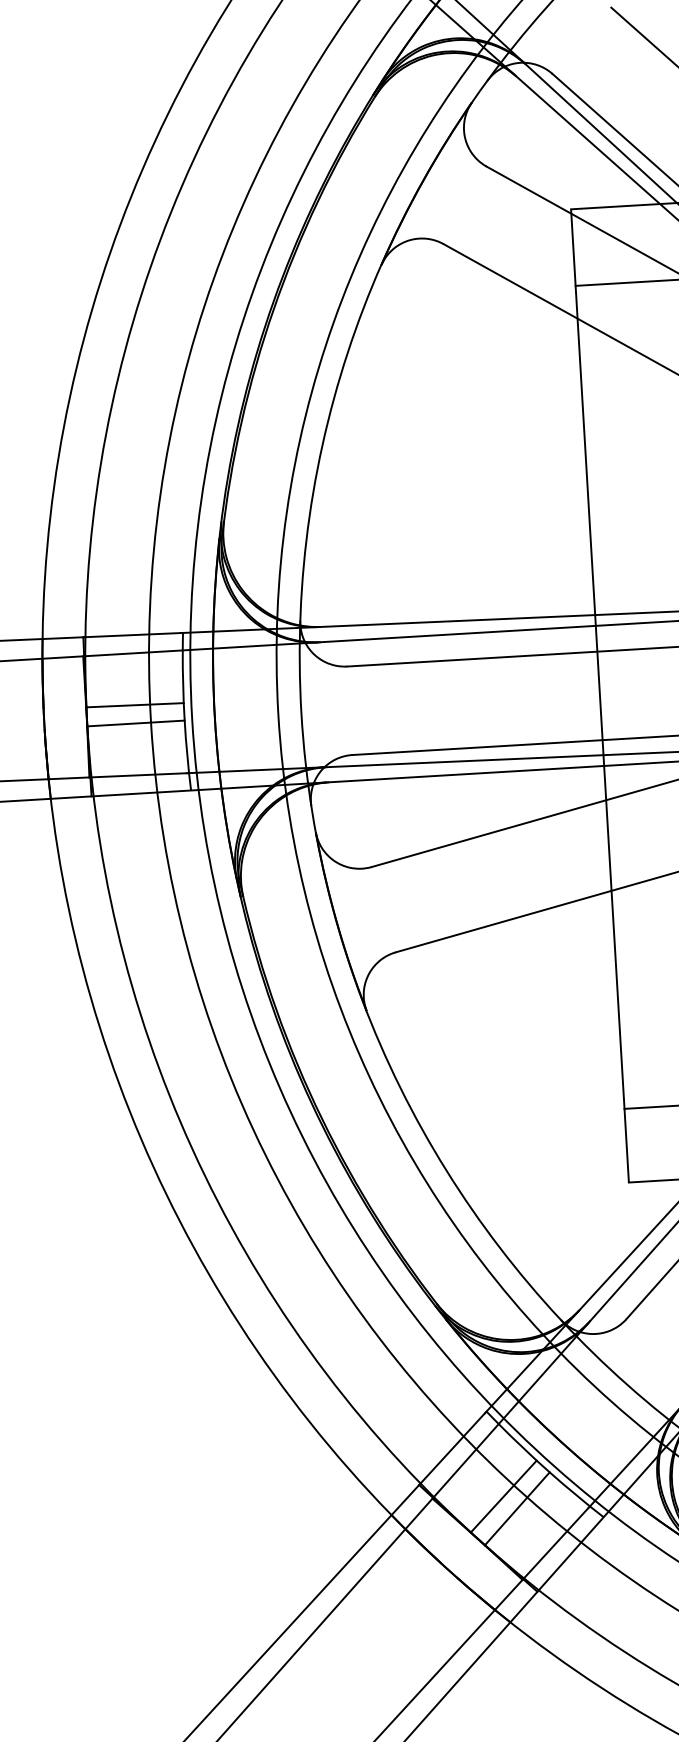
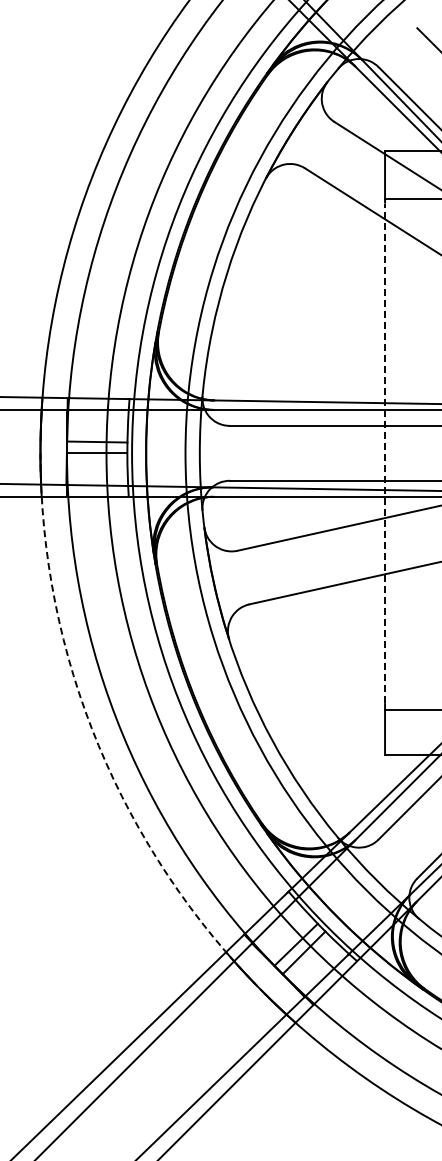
line: (600, 696) -> (385, 453), solid -> dashed
arc: (166, 1194) -> (98, 745), solid -> dashed

